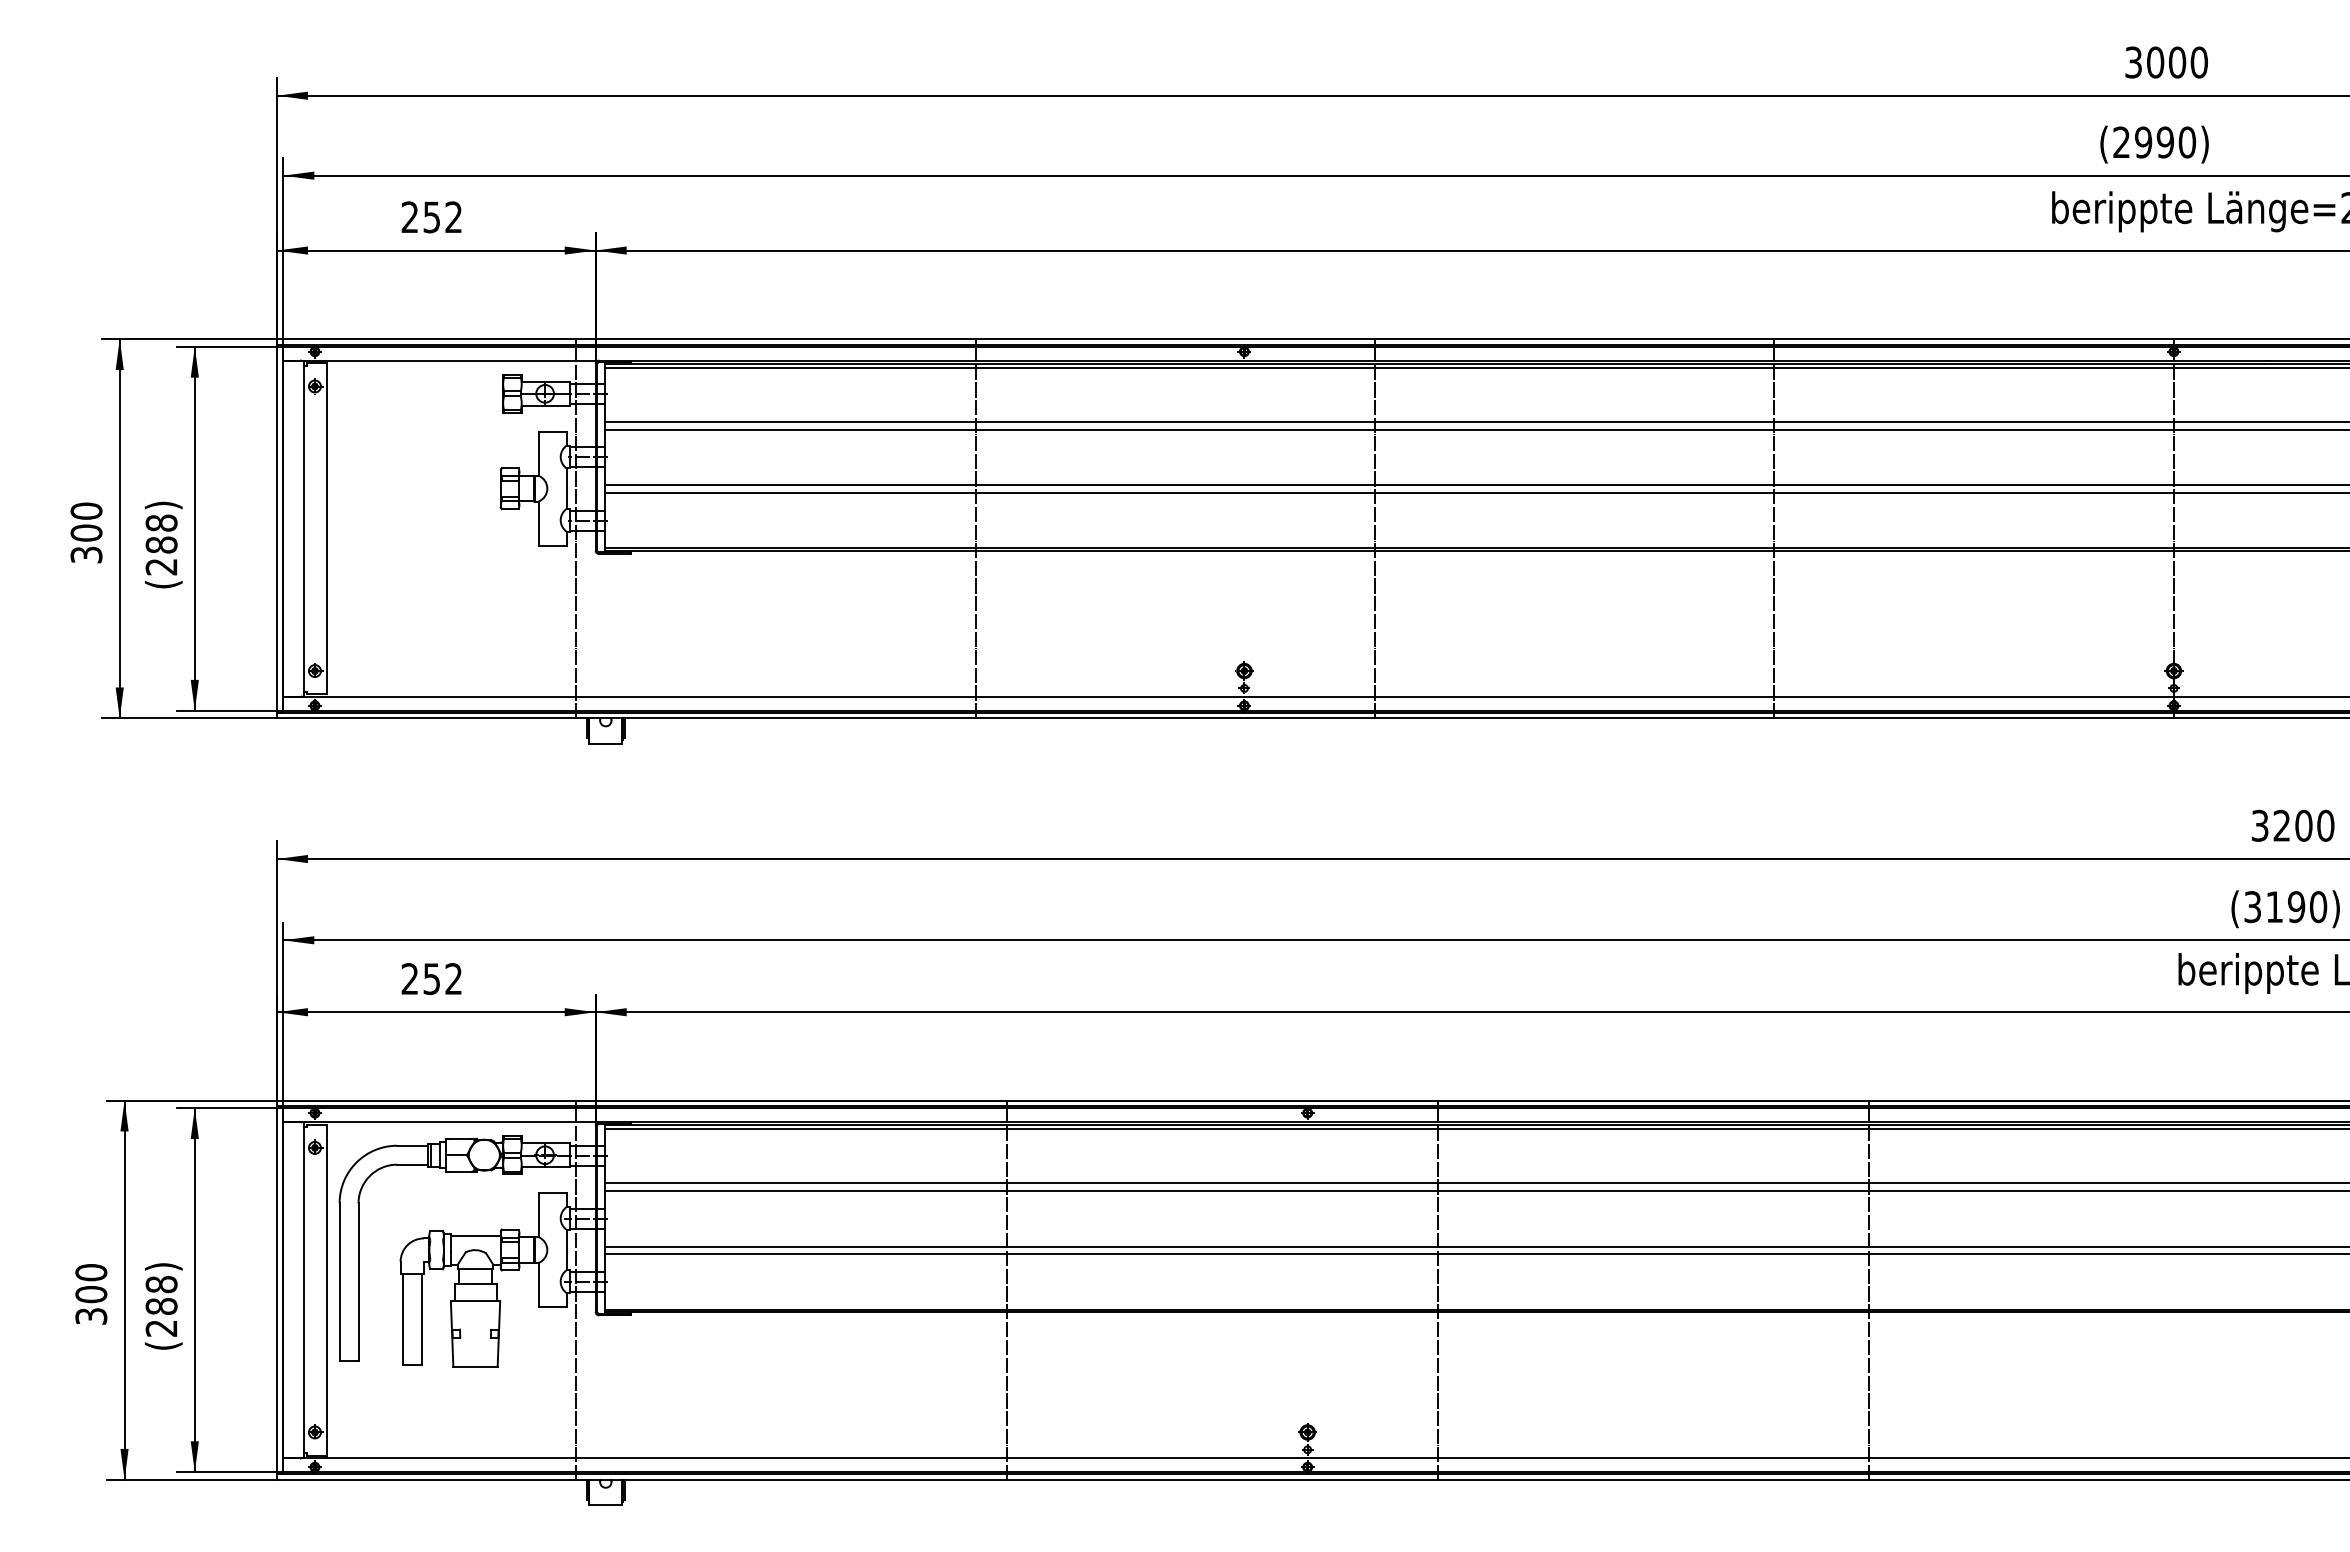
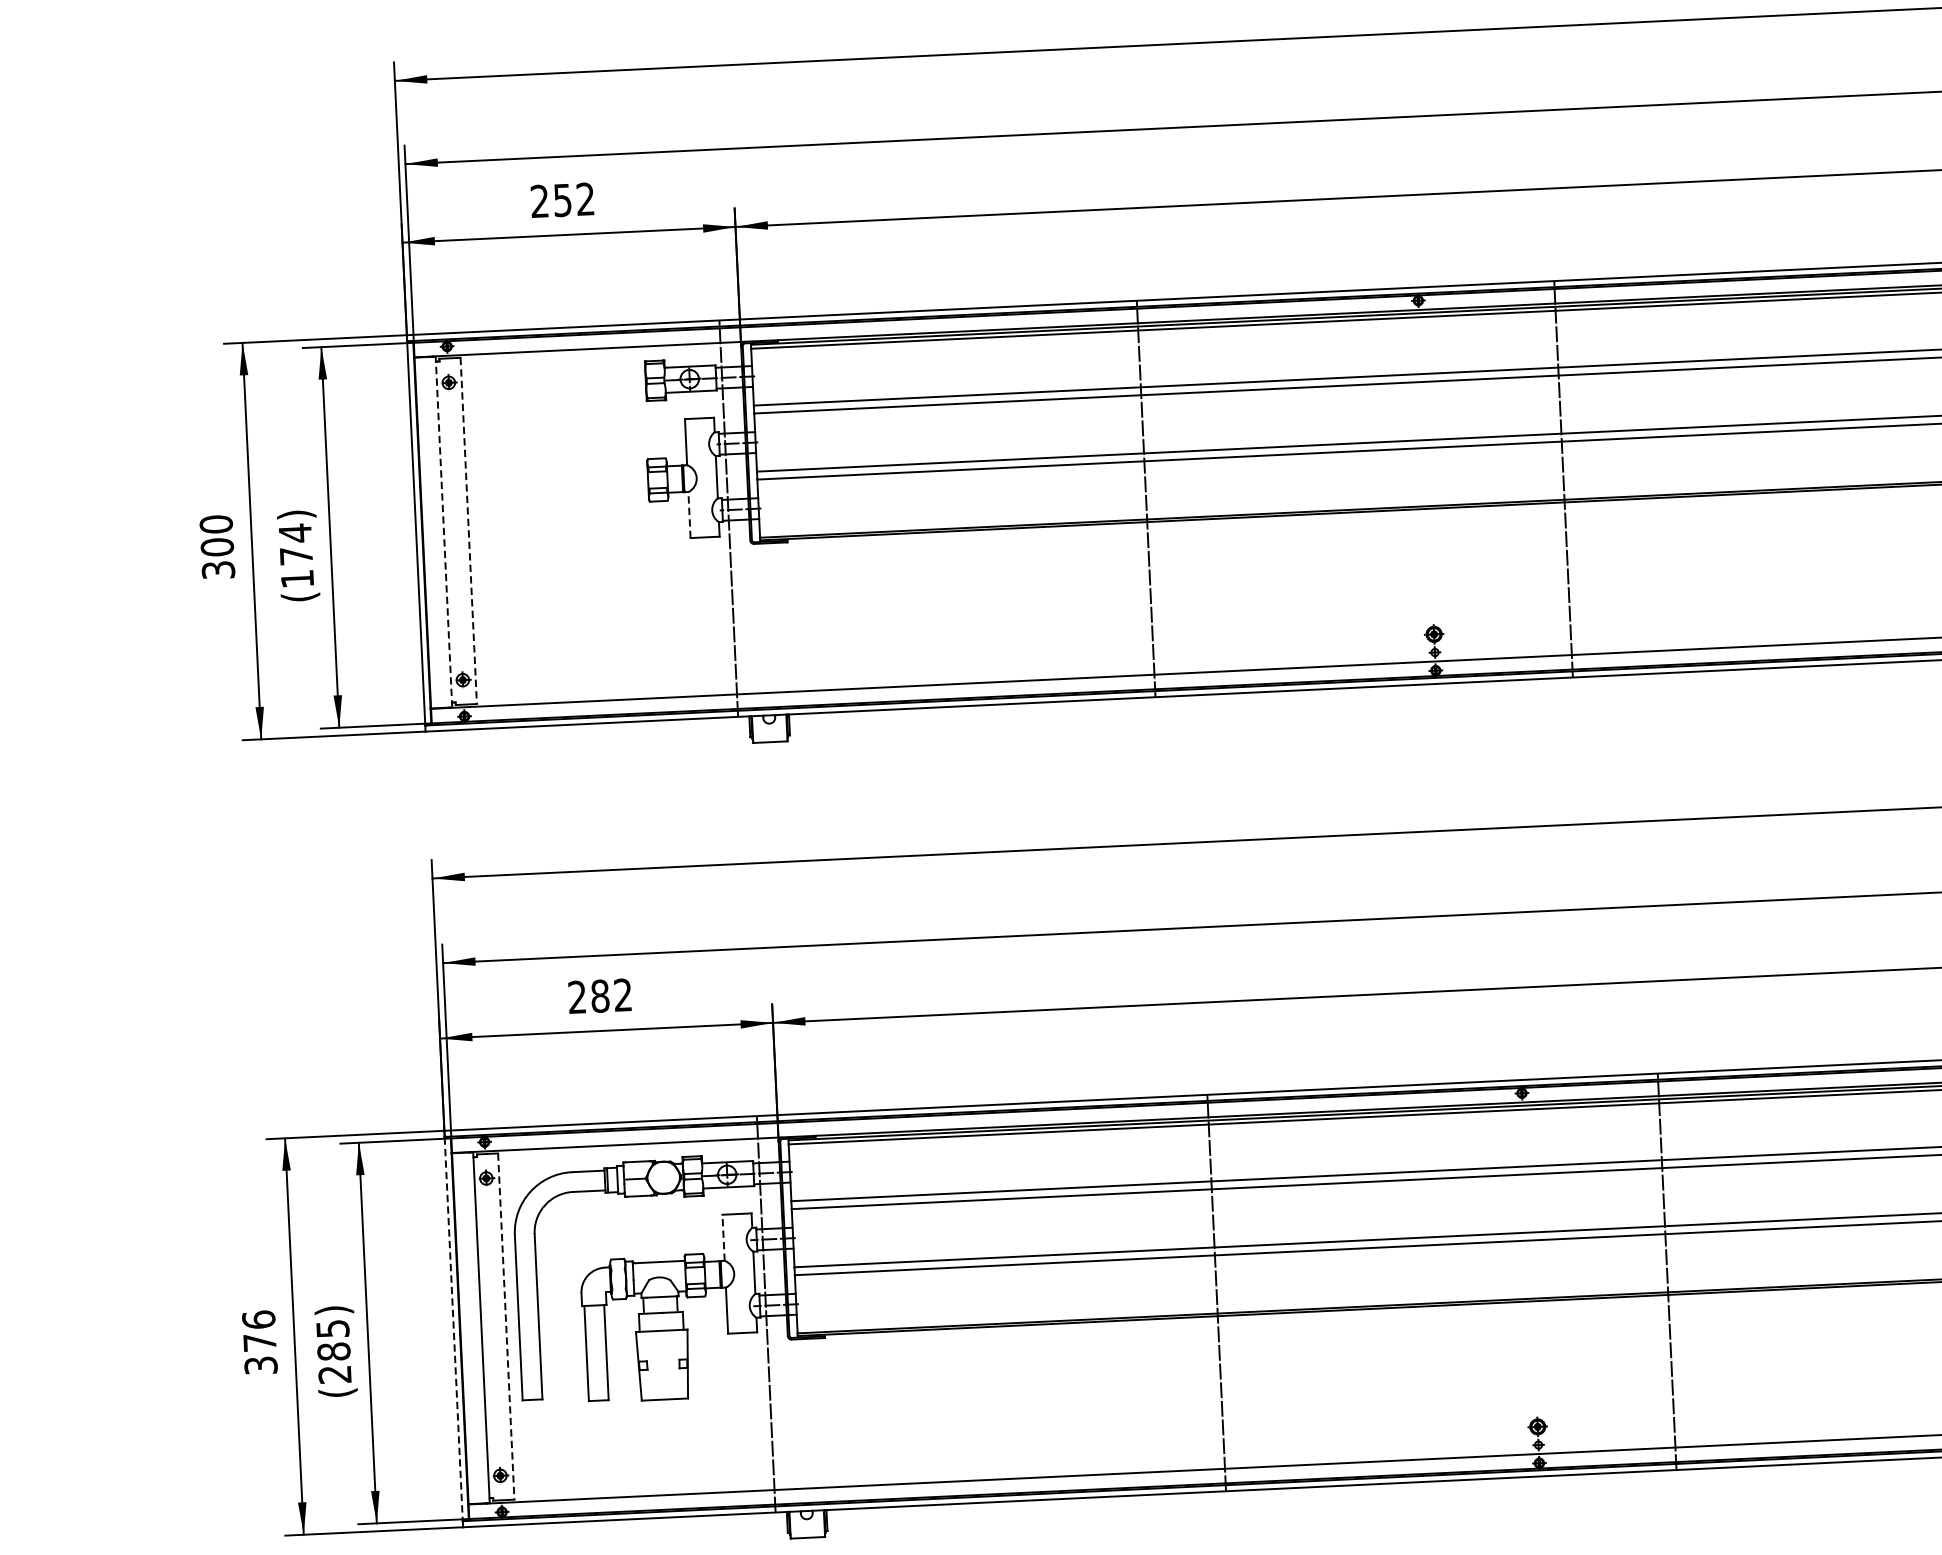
line: (538, 523) -> (689, 515), solid -> dashed
line: (303, 528) -> (443, 531), solid -> dashed
line: (327, 528) -> (468, 530), solid -> dashed
text: (161, 544) -> (296, 555), 288 -> 174
text: (431, 978) -> (599, 995), 252 -> 282
line: (538, 1214) -> (723, 1237), solid -> dashed
text: (91, 1283) -> (259, 1331), 300 -> 376
text: (161, 1284) -> (332, 1328), 288 -> 285
line: (277, 1290) -> (454, 1329), solid -> dashed
line: (327, 1290) -> (506, 1326), solid -> dashed

